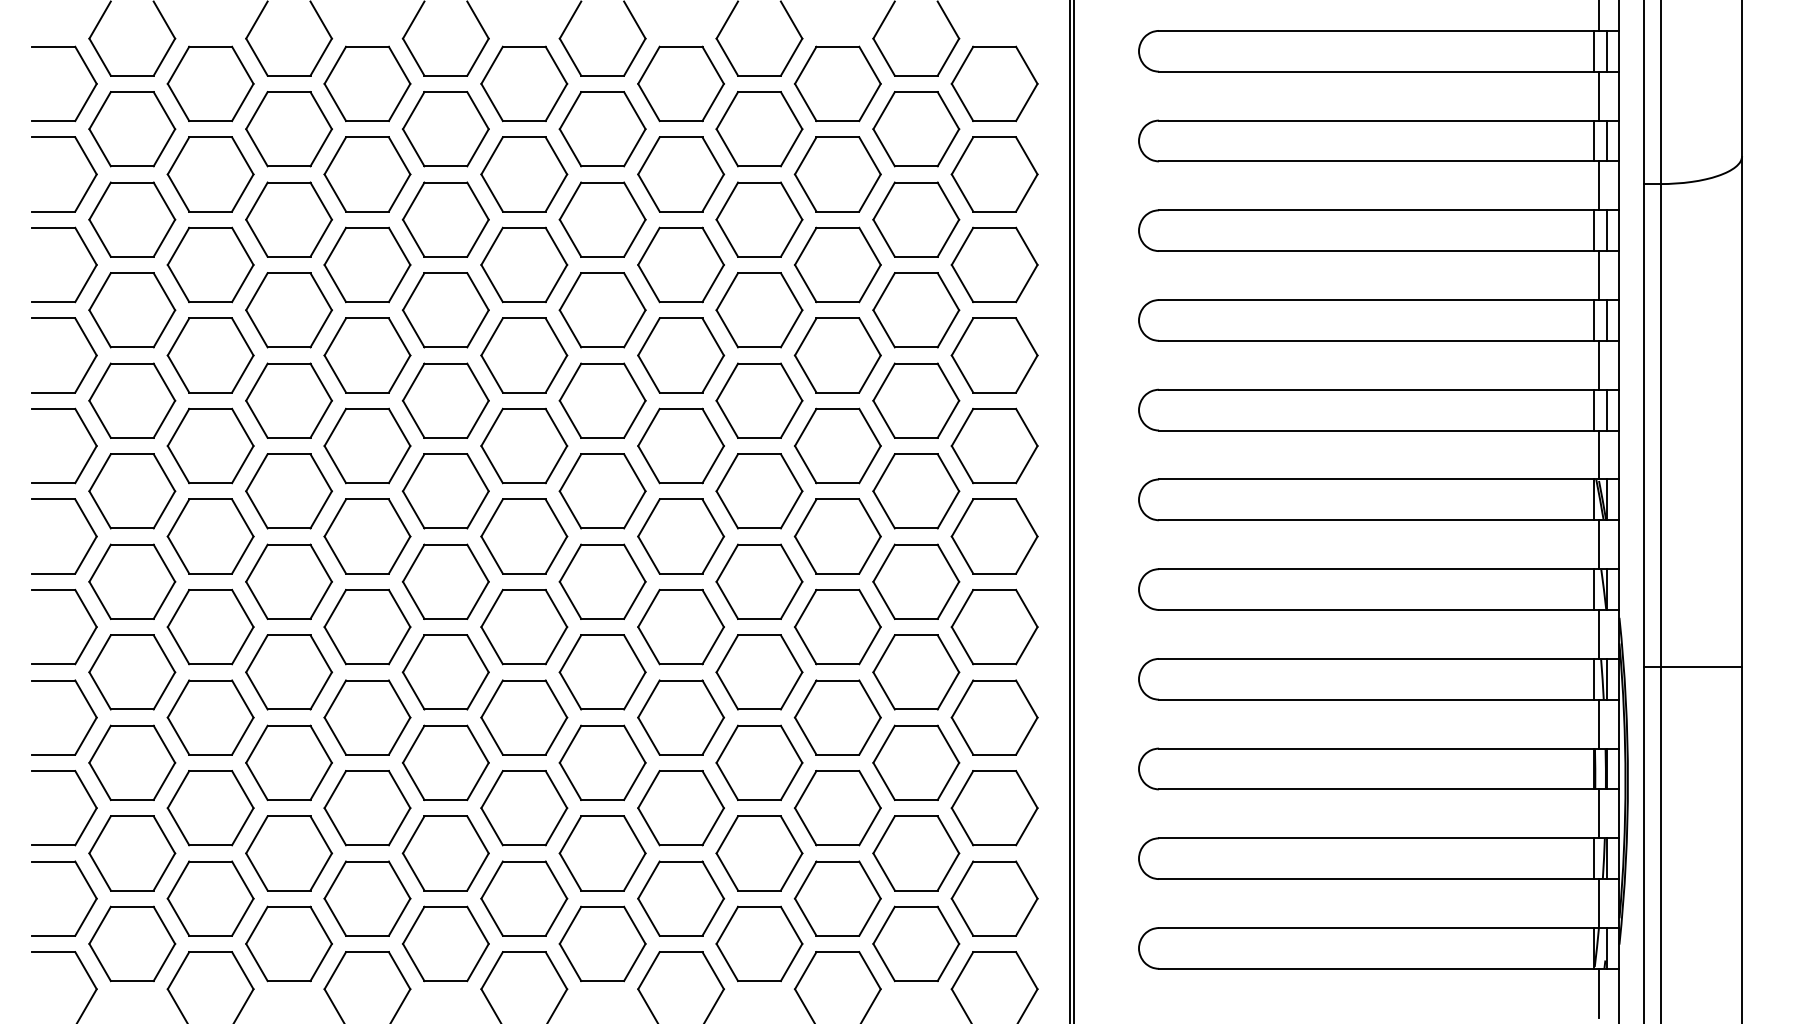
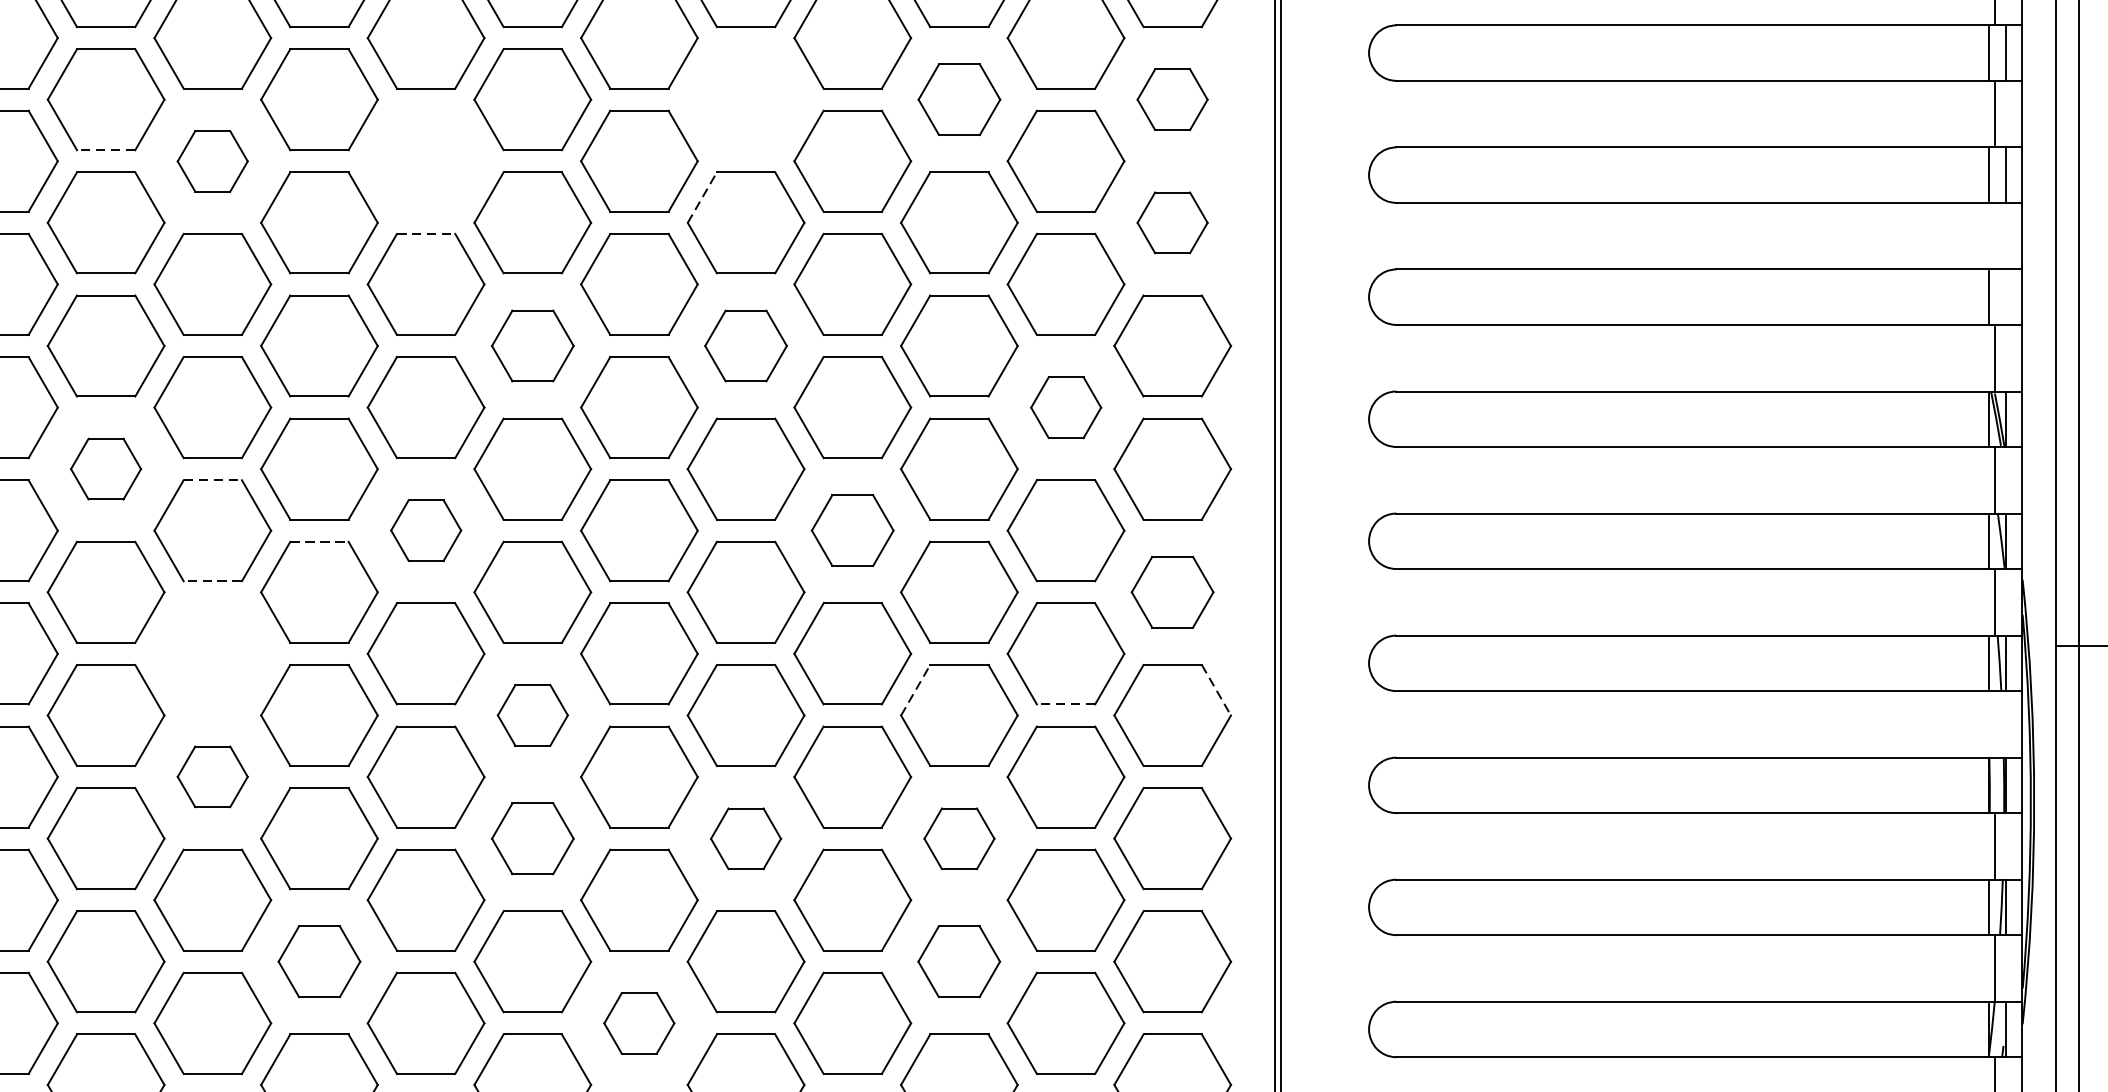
part: (680, 264) -> (745, 99), removed
part: (837, 264) -> (958, 99), size x0.7
part: (994, 264) -> (1172, 99), size x0.6
line: (210, 302) -> (105, 150), solid -> dashed
part: (288, 310) -> (212, 161), size x0.6
part: (445, 310) -> (425, 161), removed
line: (649, 336) -> (703, 197), solid -> dashed
part: (994, 355) -> (1172, 222), size x0.6
line: (446, 363) -> (426, 233), solid -> dashed
line: (1598, 364) -> (1994, 235), removed
line: (1606, 409) -> (2005, 296), removed
part: (524, 445) -> (533, 345), size x0.7
part: (680, 445) -> (745, 345), size x0.7
part: (916, 491) -> (1066, 407), size x0.6
part: (210, 536) -> (105, 469), size x0.6
line: (289, 544) -> (213, 479), solid -> dashed
part: (445, 581) -> (425, 530), size x0.6
part: (759, 581) -> (852, 530), size x0.7
line: (367, 589) -> (319, 541), solid -> dashed
line: (288, 618) -> (212, 580), solid -> dashed
part: (994, 626) -> (1172, 591), size x0.7
part: (289, 672) -> (213, 654), removed
line: (805, 698) -> (915, 689), solid -> dashed
line: (1027, 699) -> (1217, 690), solid -> dashed
line: (915, 709) -> (1064, 704), solid -> dashed
part: (524, 717) -> (533, 715), size x0.6
line: (1598, 723) -> (1994, 723), removed
part: (288, 762) -> (212, 776), size x0.6
part: (524, 808) -> (533, 839), size x0.7
part: (680, 808) -> (745, 839), size x0.6
part: (837, 808) -> (958, 839), size x0.6
part: (367, 898) -> (319, 961), size x0.7
part: (837, 898) -> (958, 961), size x0.7
part: (602, 943) -> (639, 1022), size x0.6

